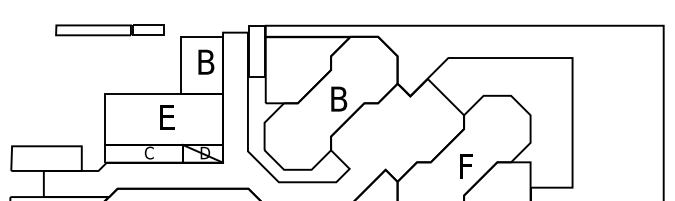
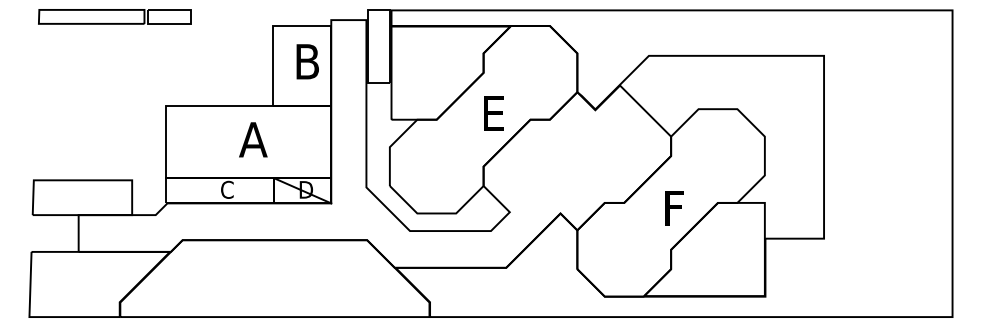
part: (109, 30) -> (114, 16), moved
text: (339, 98) -> (495, 113), B -> E
text: (167, 117) -> (253, 139), E -> A

